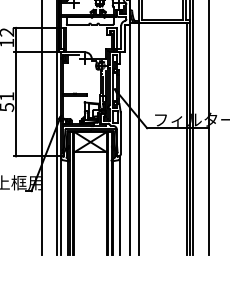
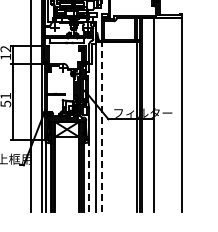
line: (138, 138) -> (102, 126), solid -> dashed
line: (119, 206) -> (88, 176), solid -> dashed

